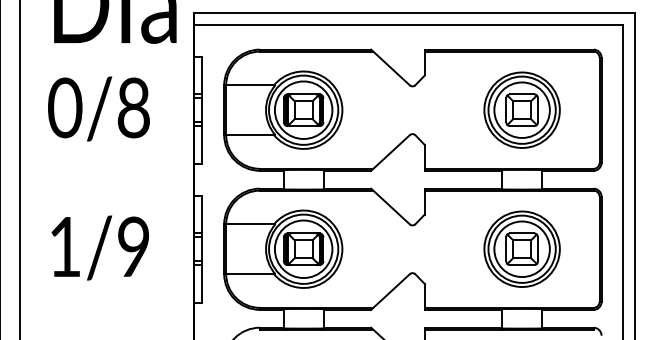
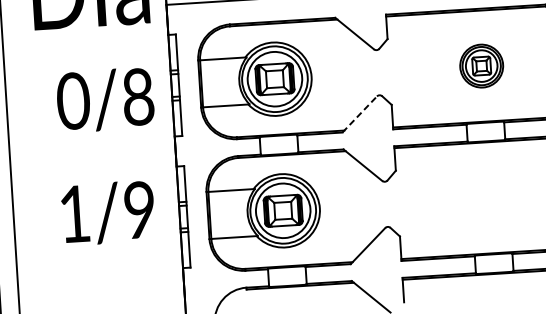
text: (98, 108) -> (105, 99), moved
part: (521, 109) -> (481, 65), size x0.6
line: (390, 152) -> (359, 114), solid -> dashed
text: (99, 247) -> (107, 212), moved
part: (521, 248) -> (489, 197), removed

